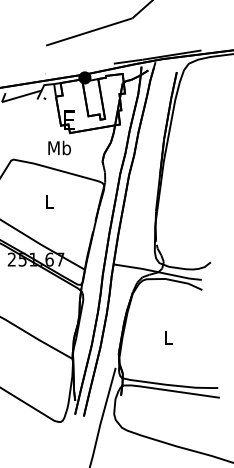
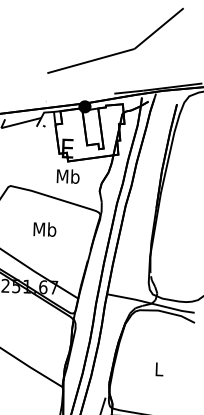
text: (59, 147) -> (68, 175), moved
text: (49, 201) -> (45, 229), L -> Mb

